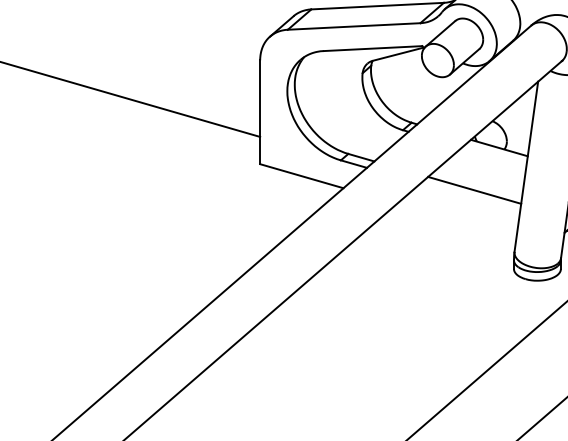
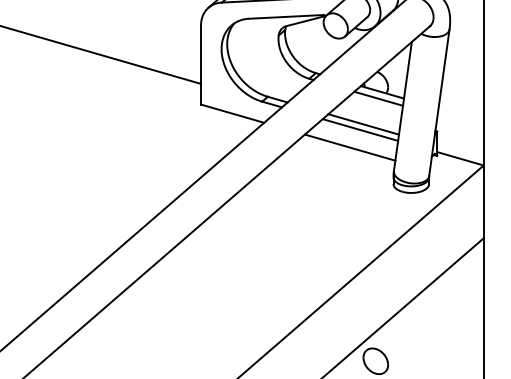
line: (494, 156) -> (378, 98), added
line: (470, 197) -> (360, 129), added
line: (455, 220) -> (349, 147), added

